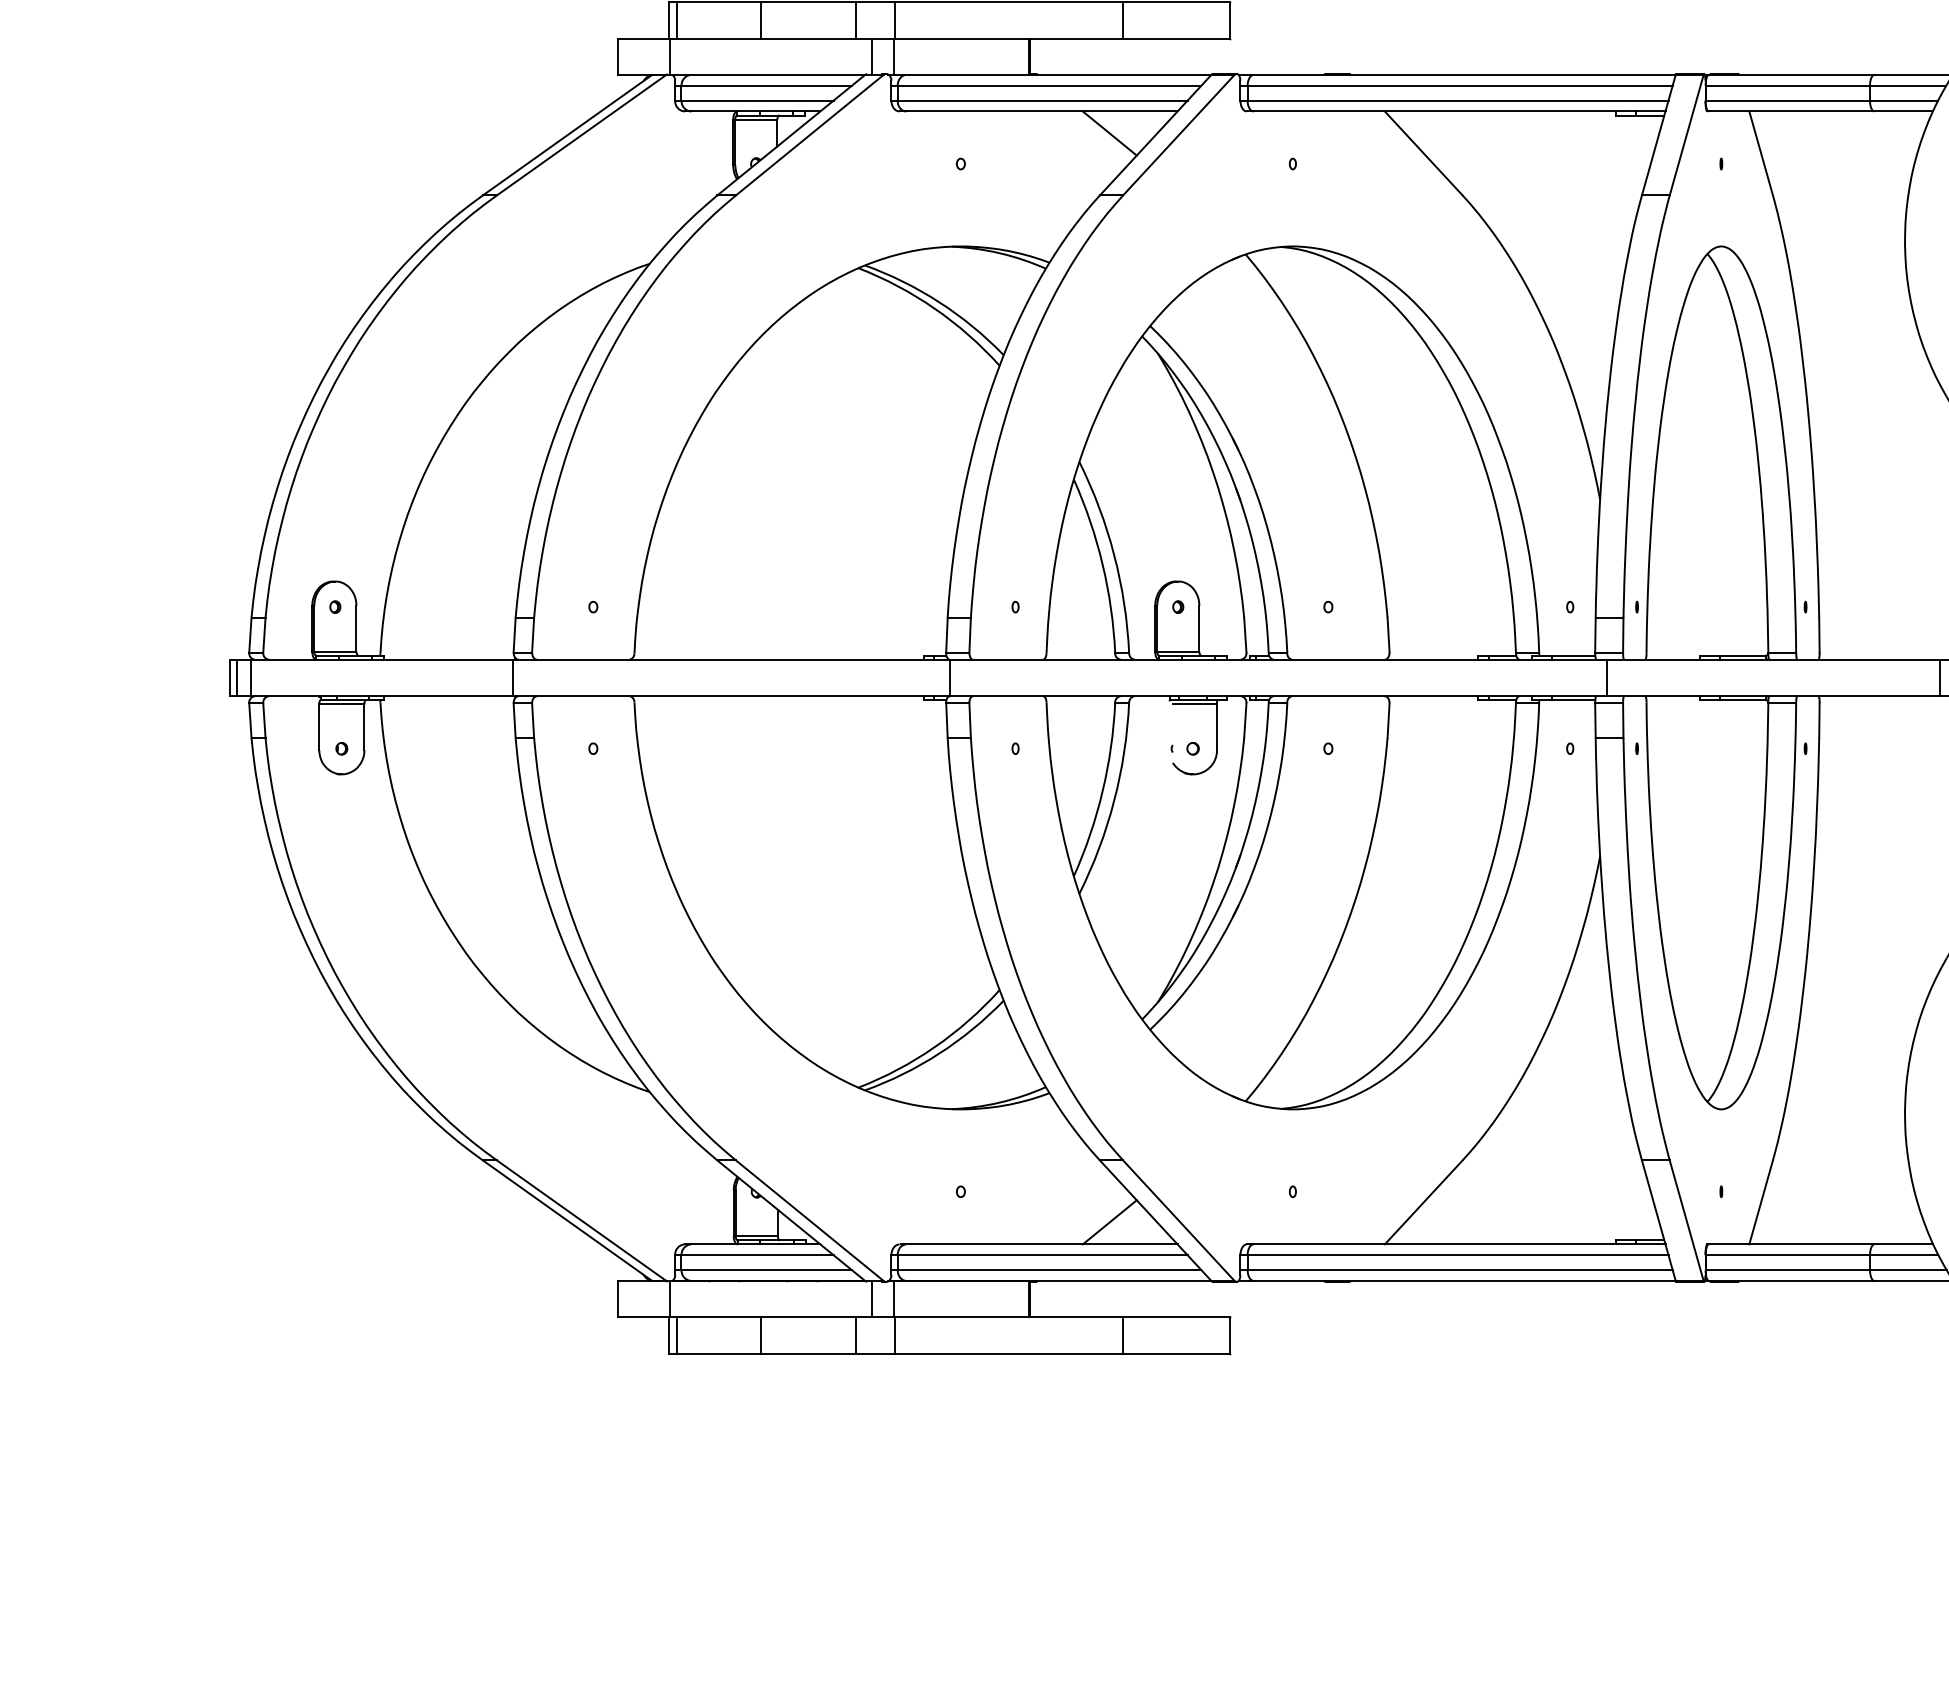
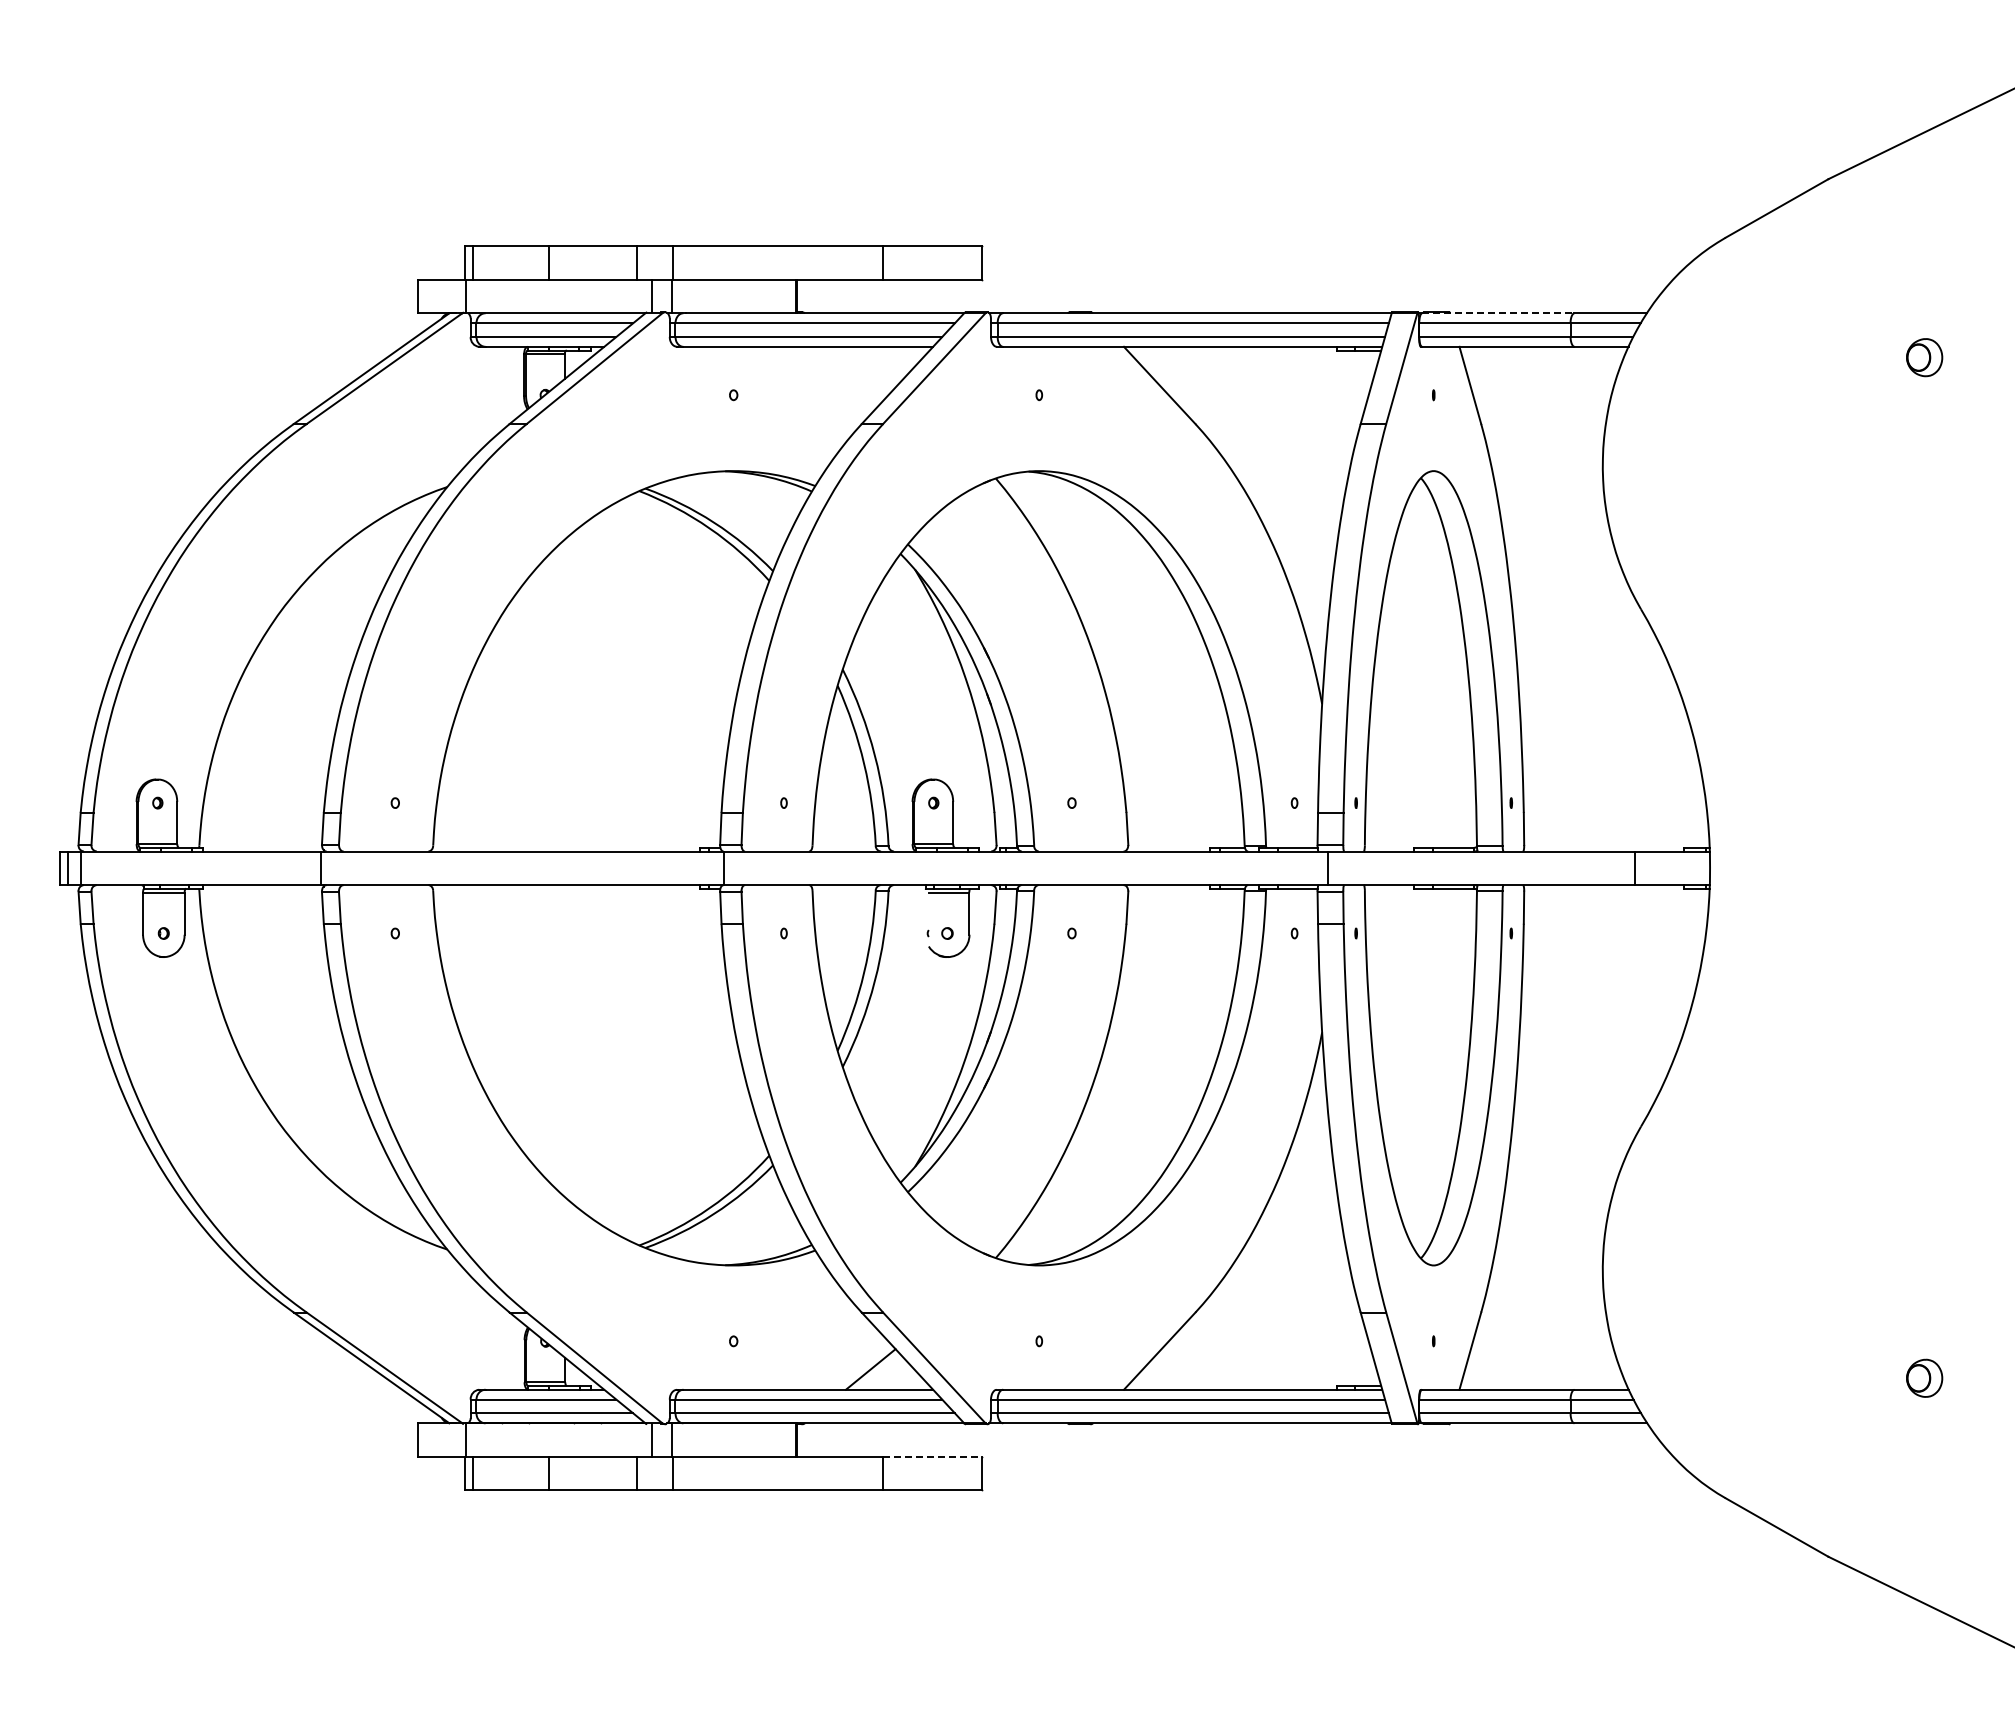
line: (1791, 75) -> (1498, 313), solid -> dashed
line: (1109, 132) -> (870, 366), removed
line: (1176, 1316) -> (932, 1456), solid -> dashed

